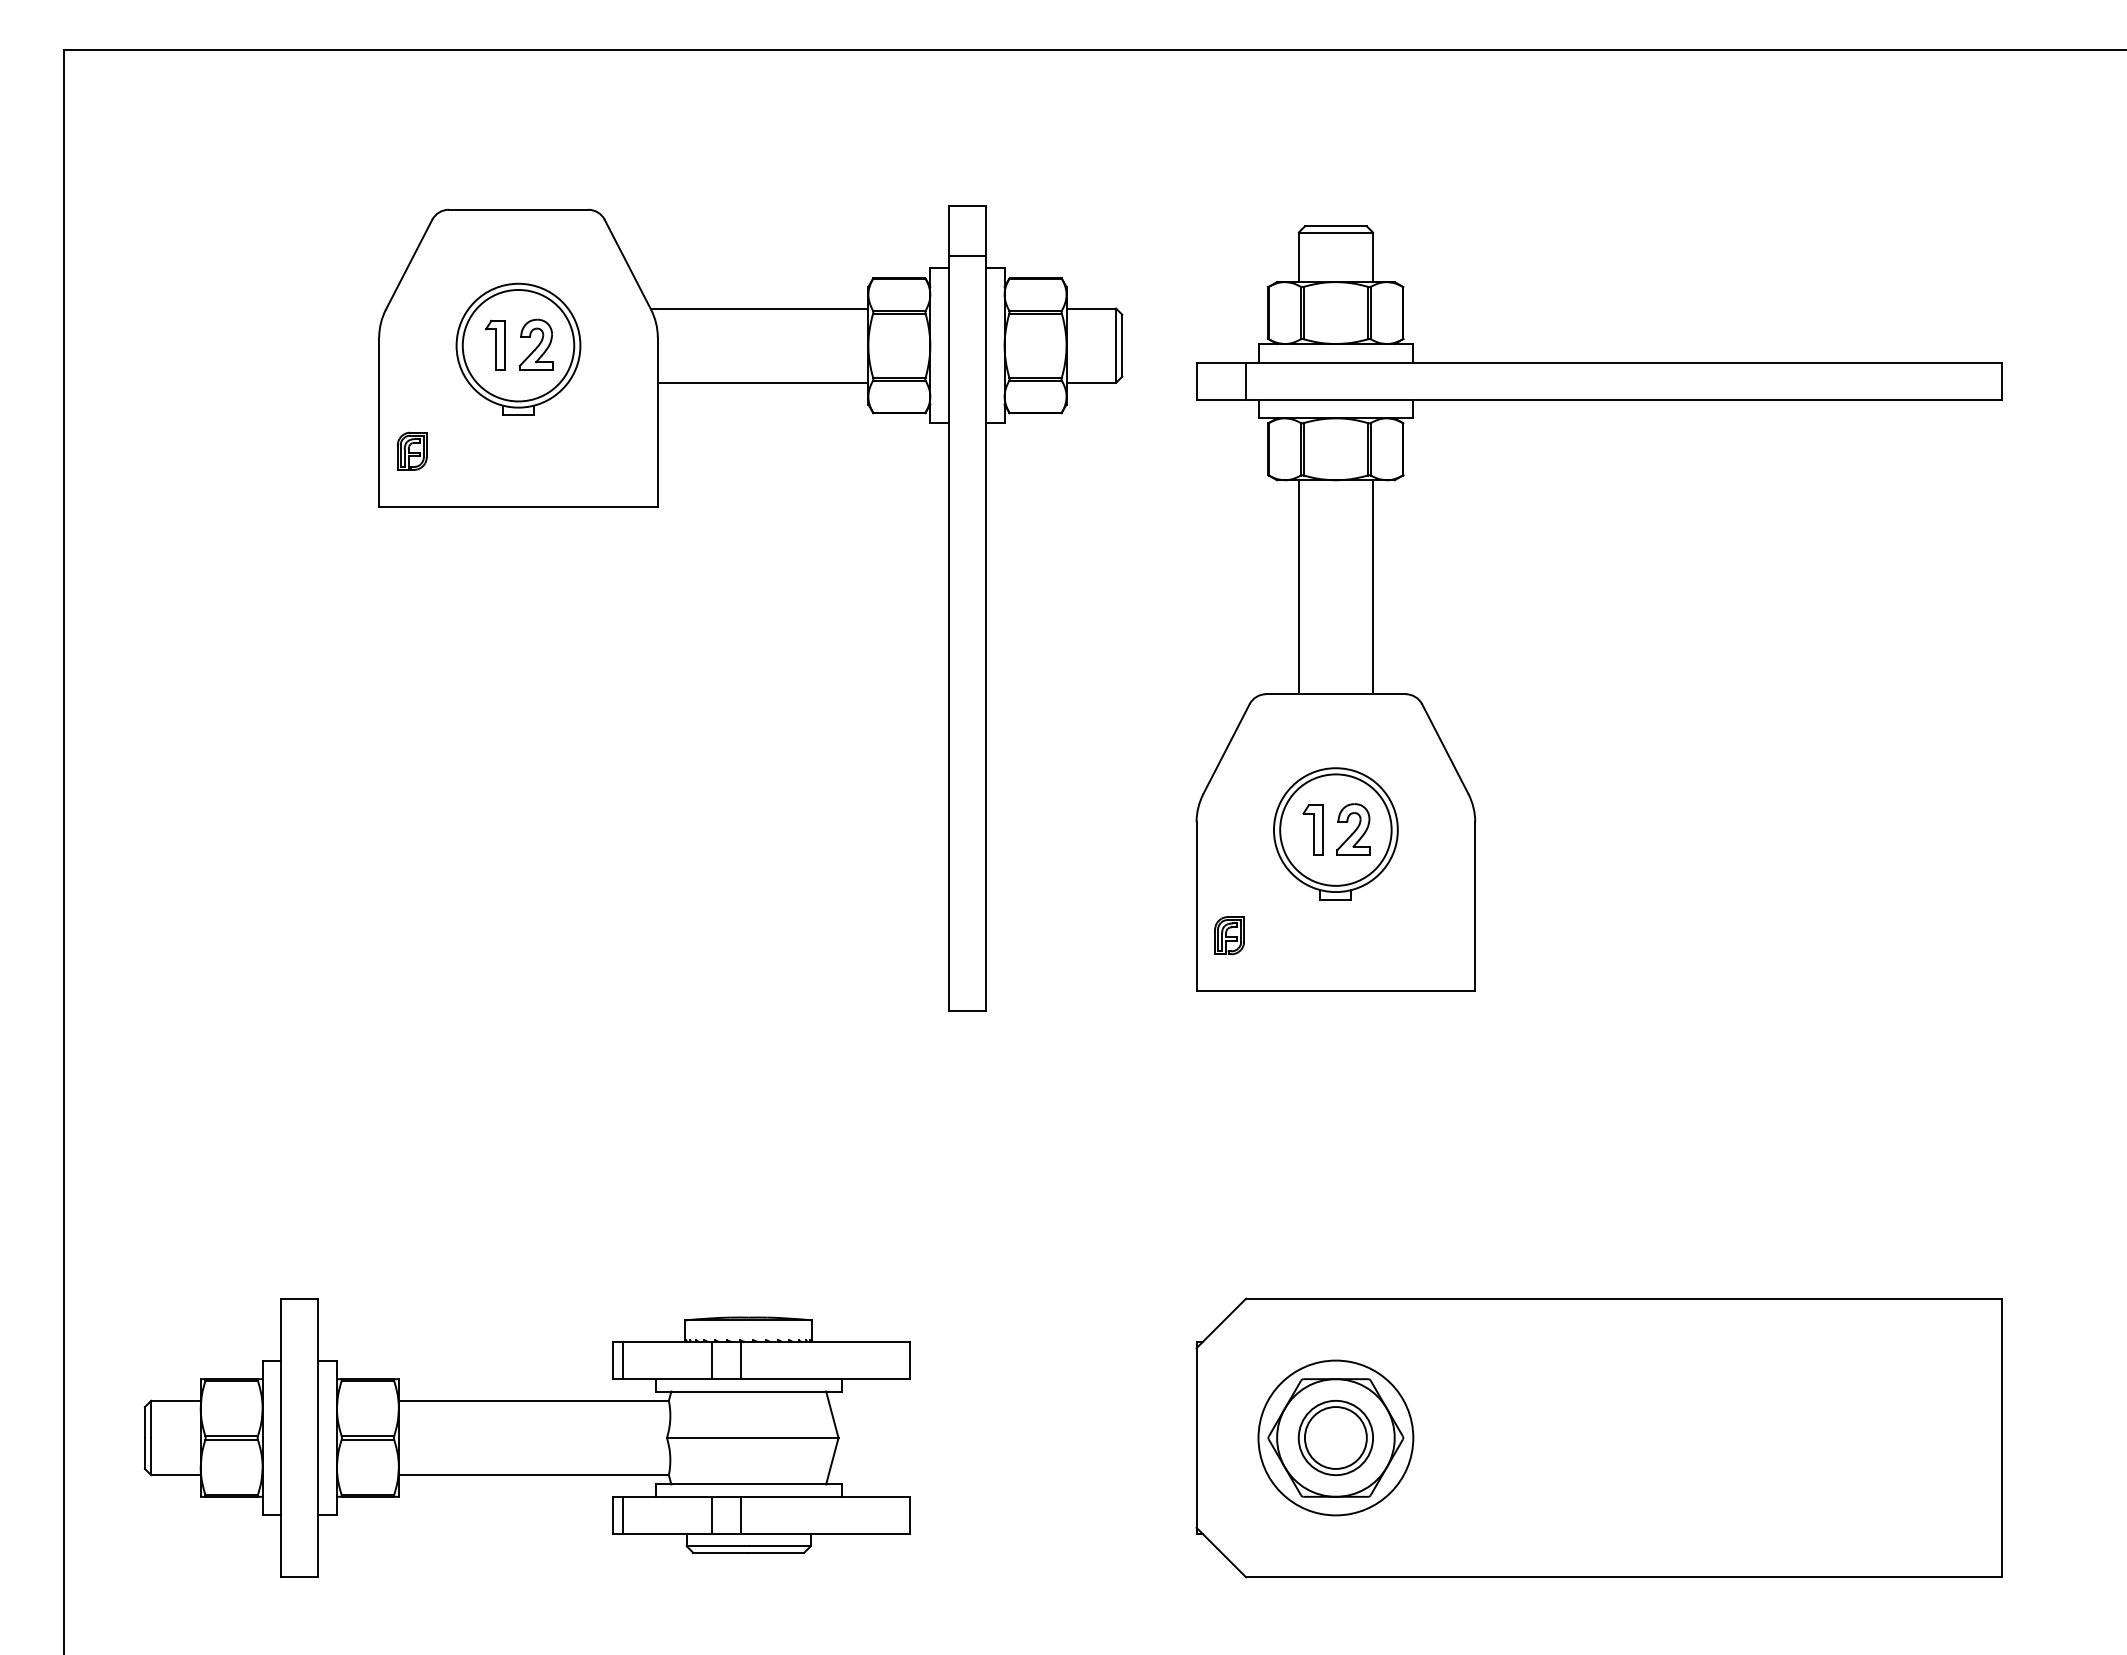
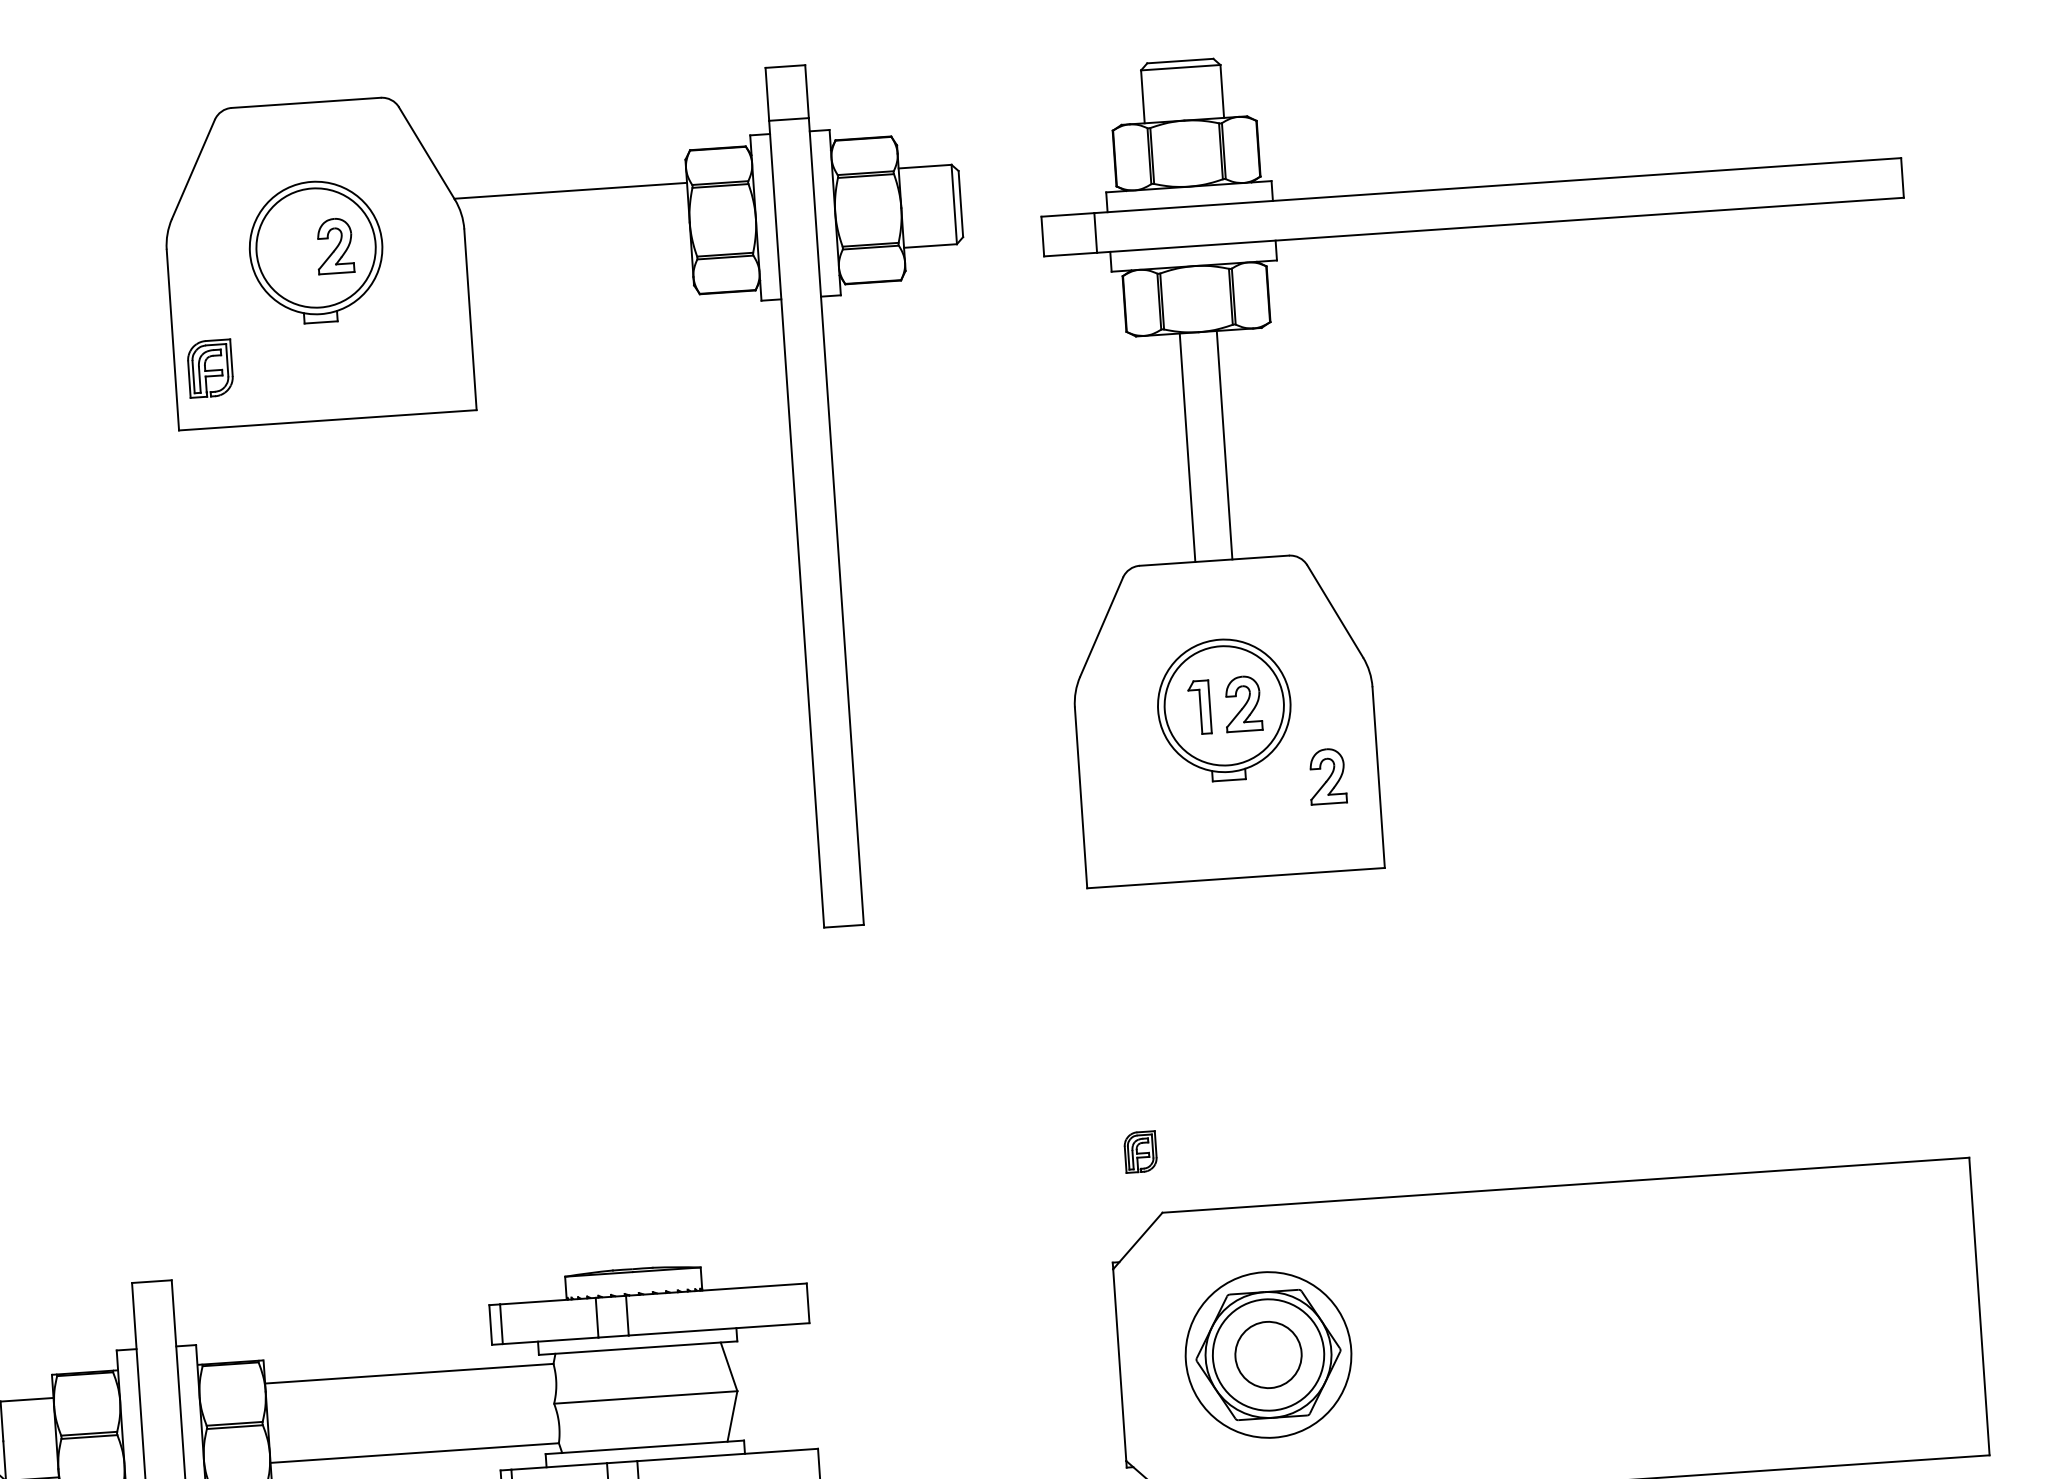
part: (495, 344) -> (291, 248), removed
line: (762, 382) -> (579, 269), removed
part: (411, 450) -> (209, 367), size x1.4
line: (1298, 587) -> (1224, 445), moved
line: (1373, 587) -> (1188, 447), moved
part: (1427, 902) -> (1327, 776), added
part: (1229, 935) -> (1140, 1151), moved
circle: (1335, 1437) -> (1268, 1354), size x1.4

